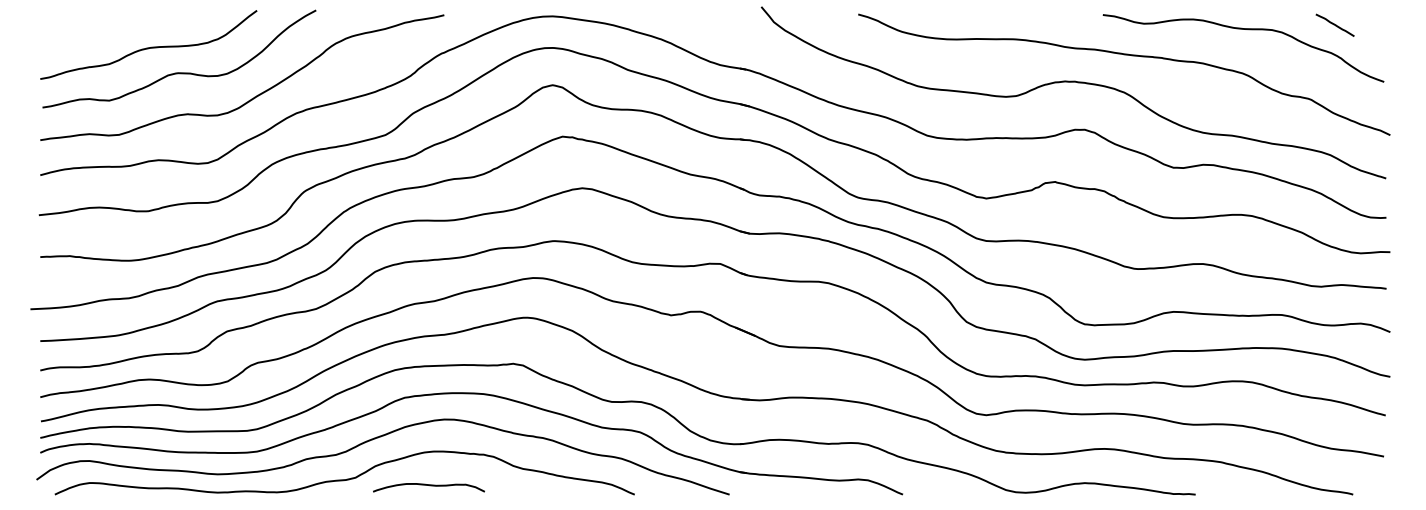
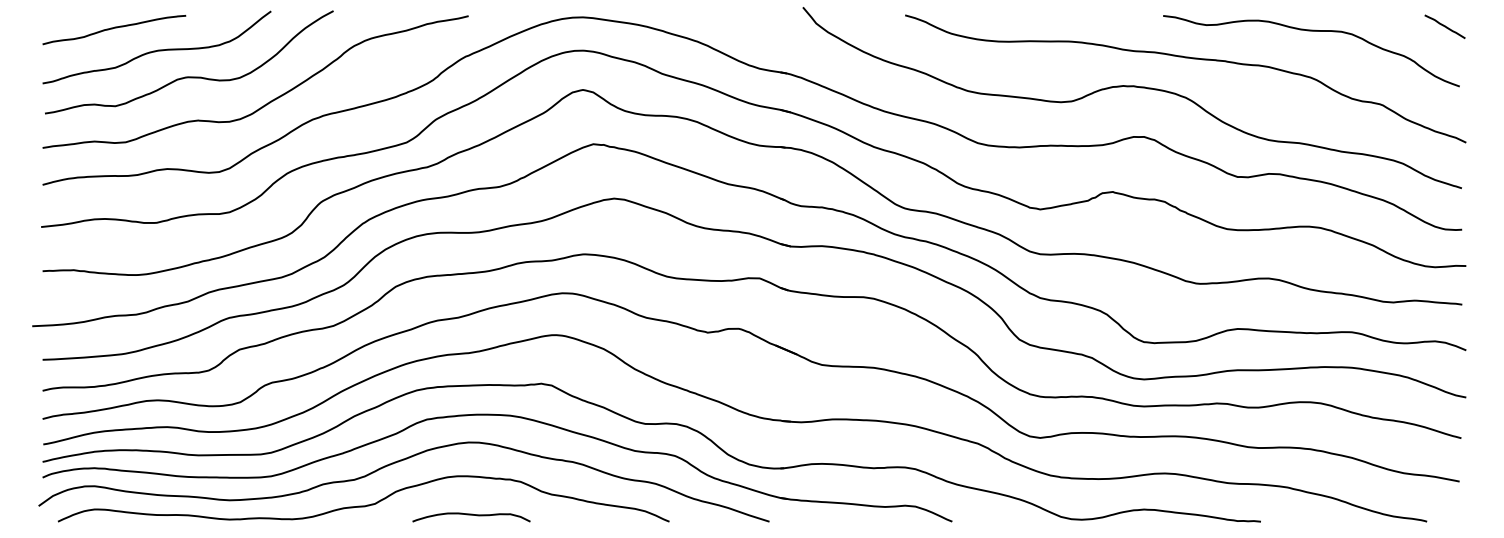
line: (1334, 25) -> (1444, 26), moved
curve: (108, 26) -> (114, 28), added
curve: (428, 485) -> (471, 515), moved

